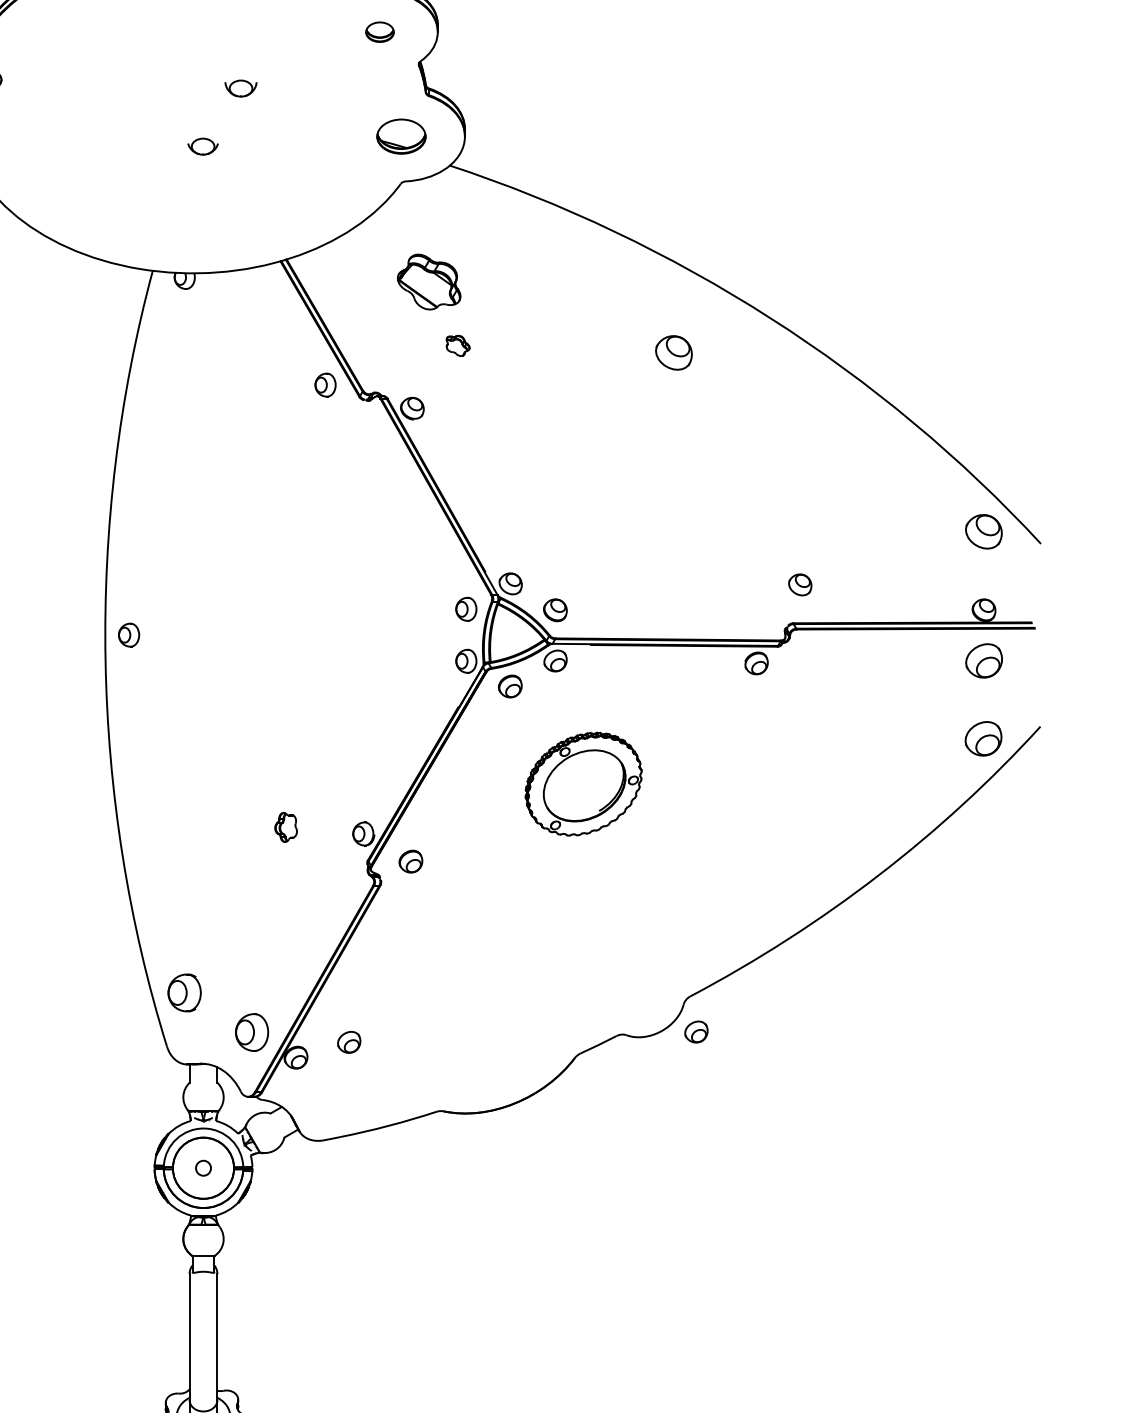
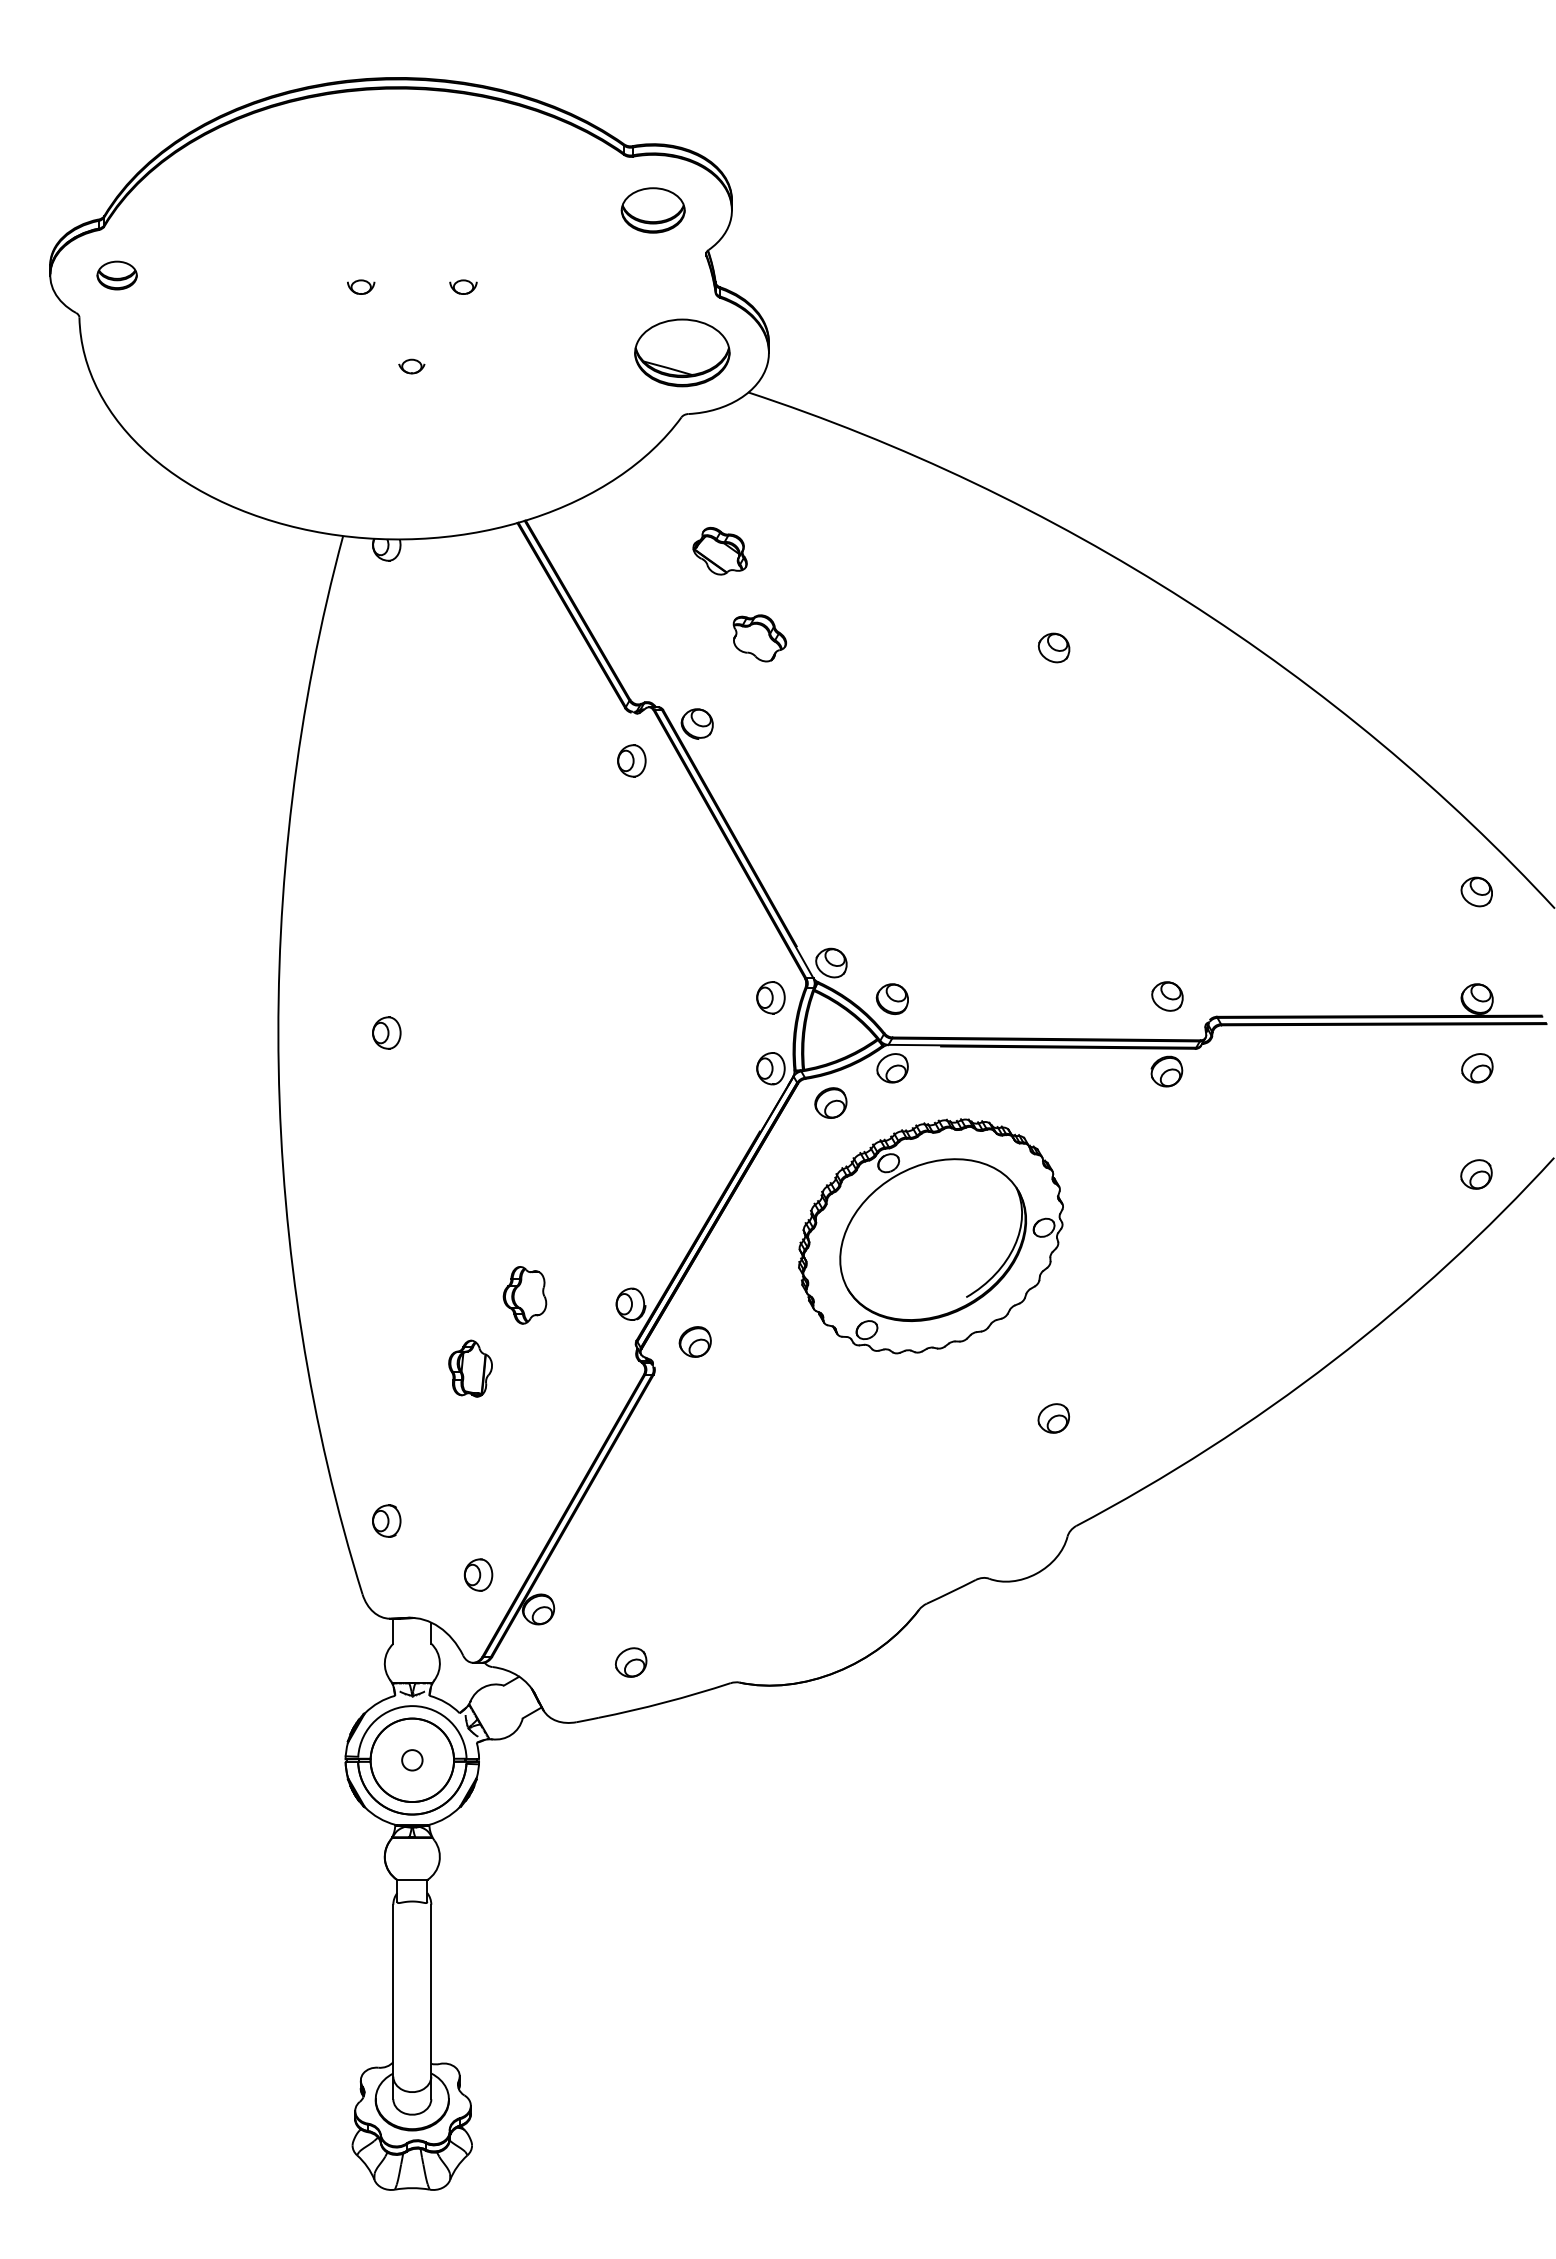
part: (379, 32) -> (652, 210), size x1.67
part: (166, 87) -> (361, 286), added
part: (241, 87) -> (463, 286), size x0.62
part: (401, 136) -> (682, 352), size x1.43
part: (202, 146) -> (411, 366), size x0.62
part: (428, 281) -> (719, 550), size x0.62
part: (457, 345) -> (759, 638), size x1.67
part: (673, 352) -> (1053, 647), size x0.62
part: (325, 384) -> (631, 760), moved
part: (983, 531) -> (1476, 891), size x0.62
part: (800, 584) -> (1167, 996), moved
part: (128, 634) -> (386, 1032), moved
part: (984, 661) -> (1477, 1068), size x0.62
part: (983, 738) -> (1476, 1174), size x0.62
part: (583, 784) -> (930, 1236), size x1.67
part: (285, 827) -> (524, 1295), size x1.43
part: (246, 881) -> (470, 1368), added
part: (184, 992) -> (386, 1520), size x0.62
part: (252, 1032) -> (478, 1574), size x0.62
part: (696, 1032) -> (1053, 1418), moved
part: (349, 1042) -> (631, 1662), moved

